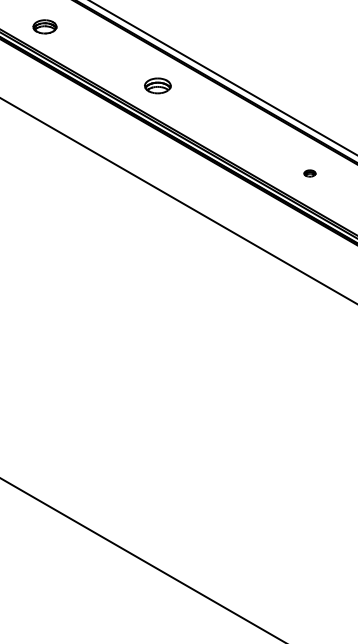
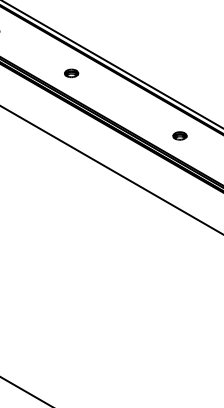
part: (157, 85) -> (71, 73), size x0.71
part: (309, 173) -> (179, 135), size x1.67

